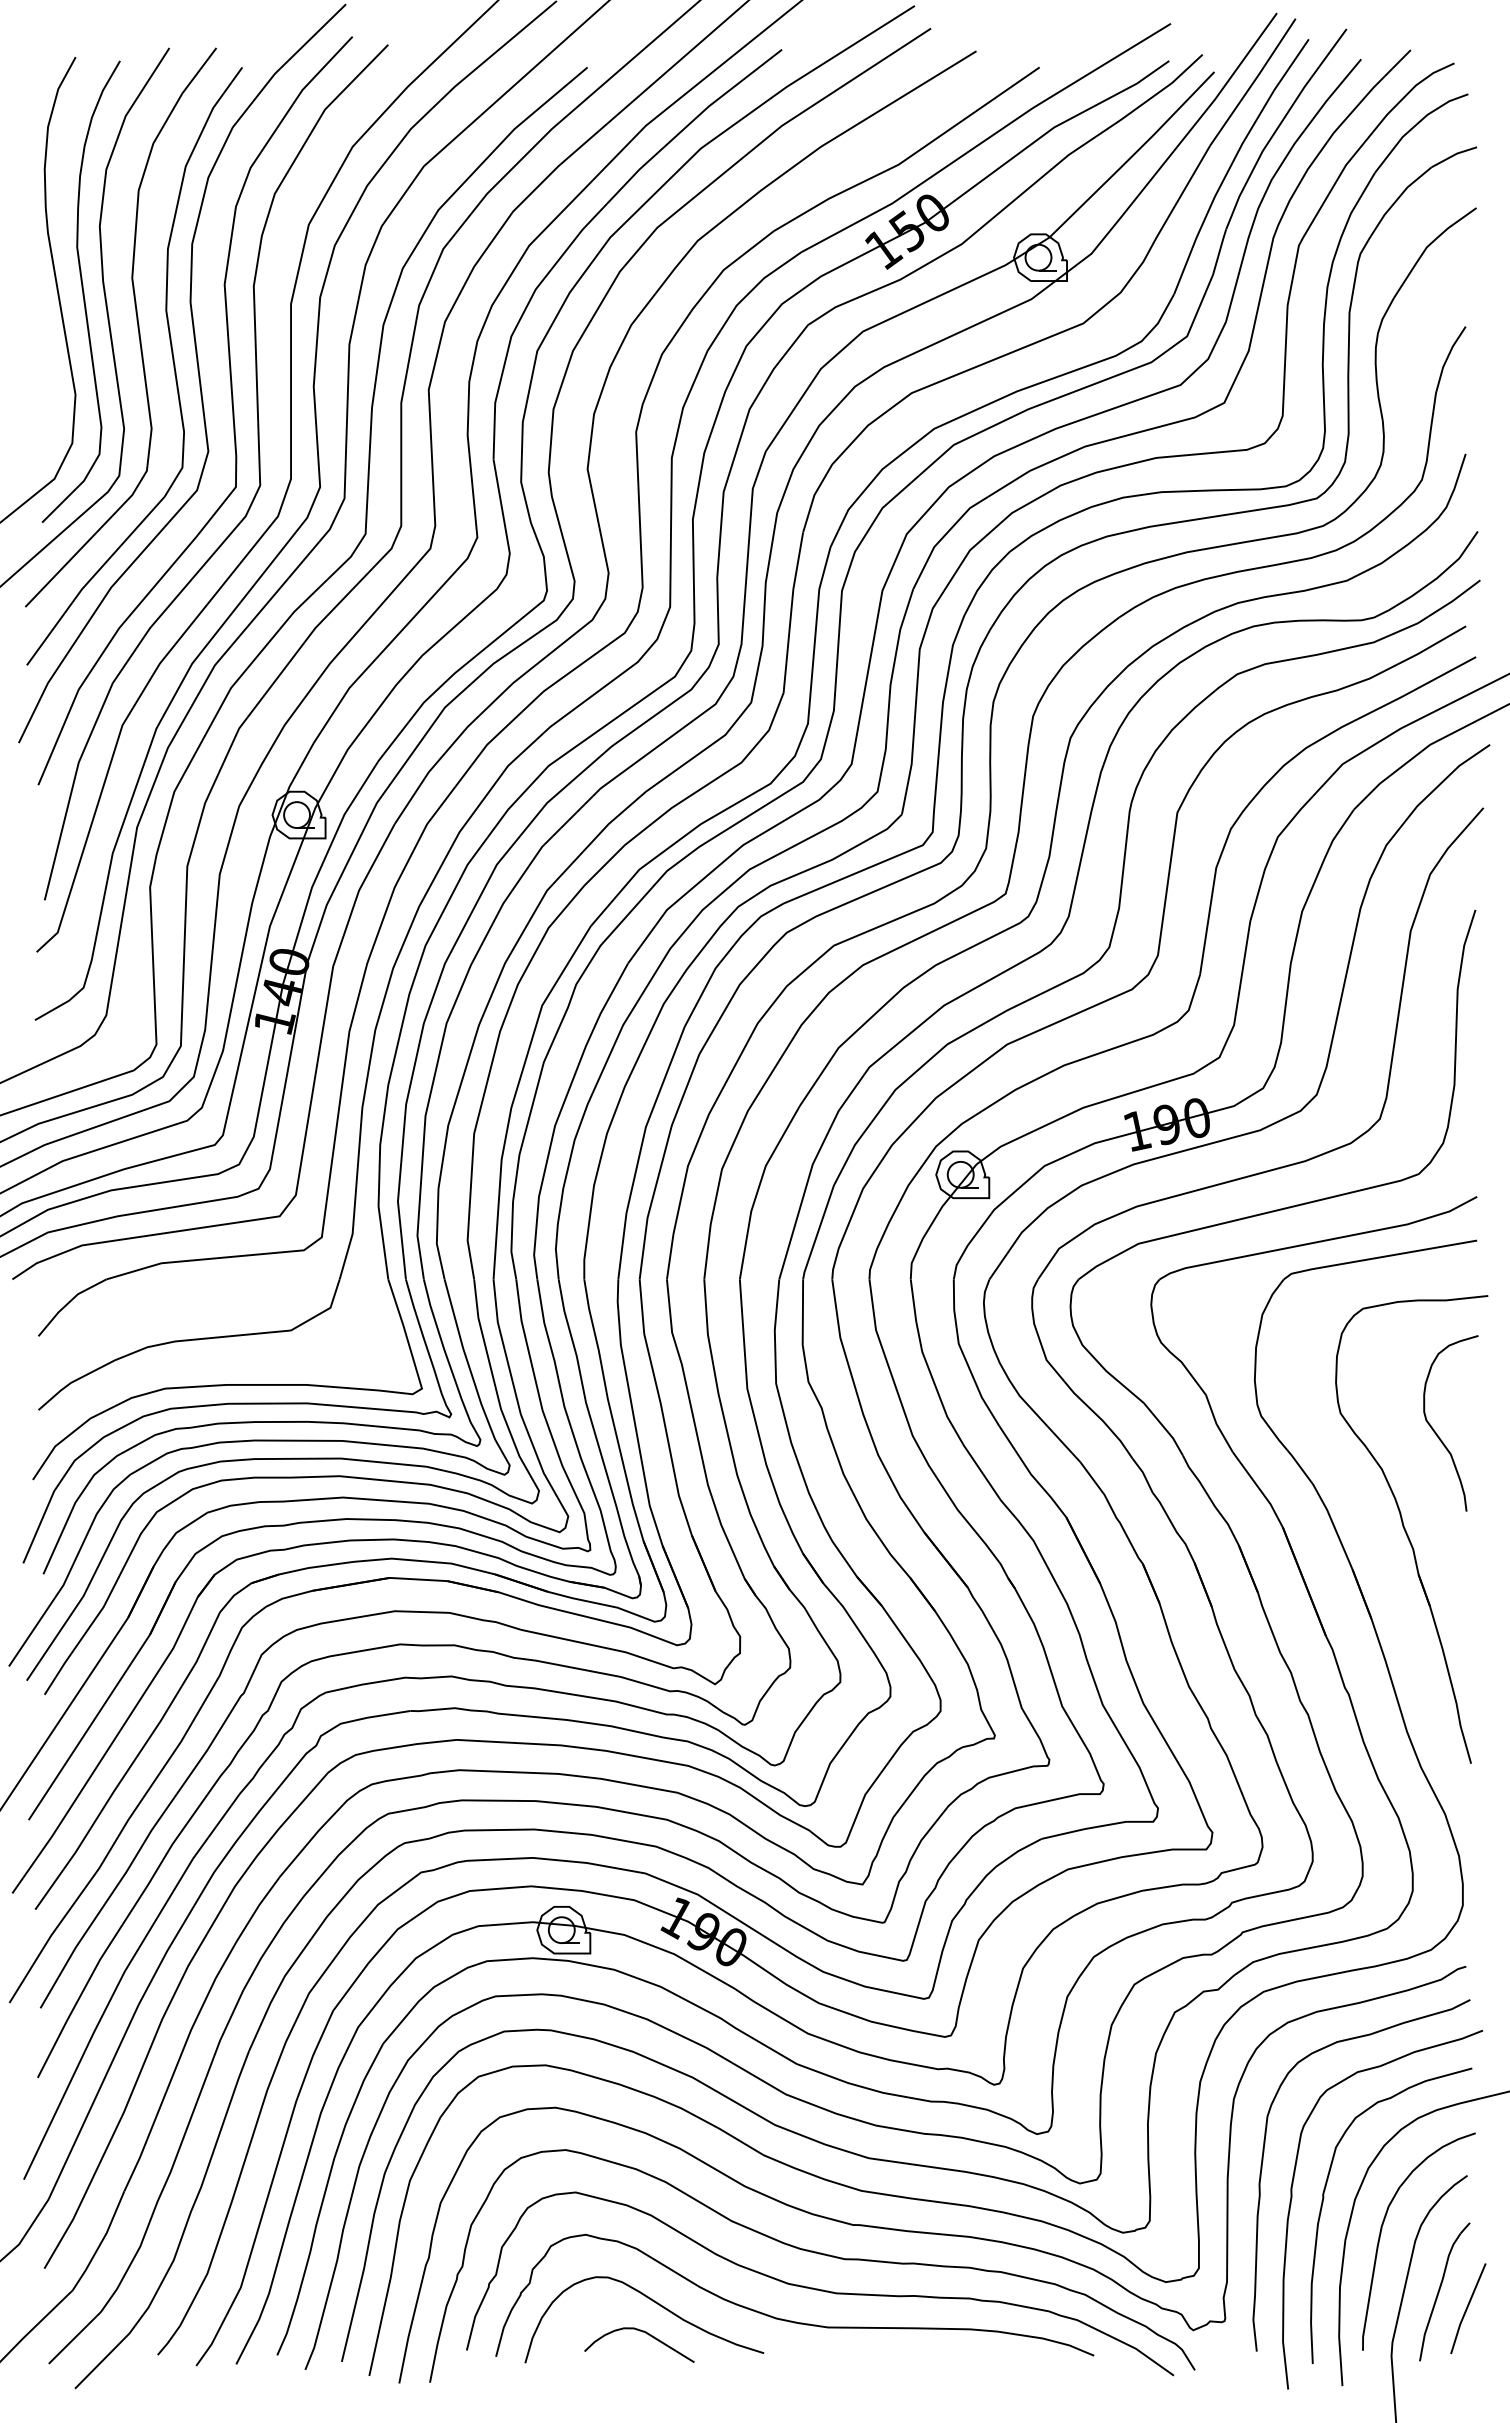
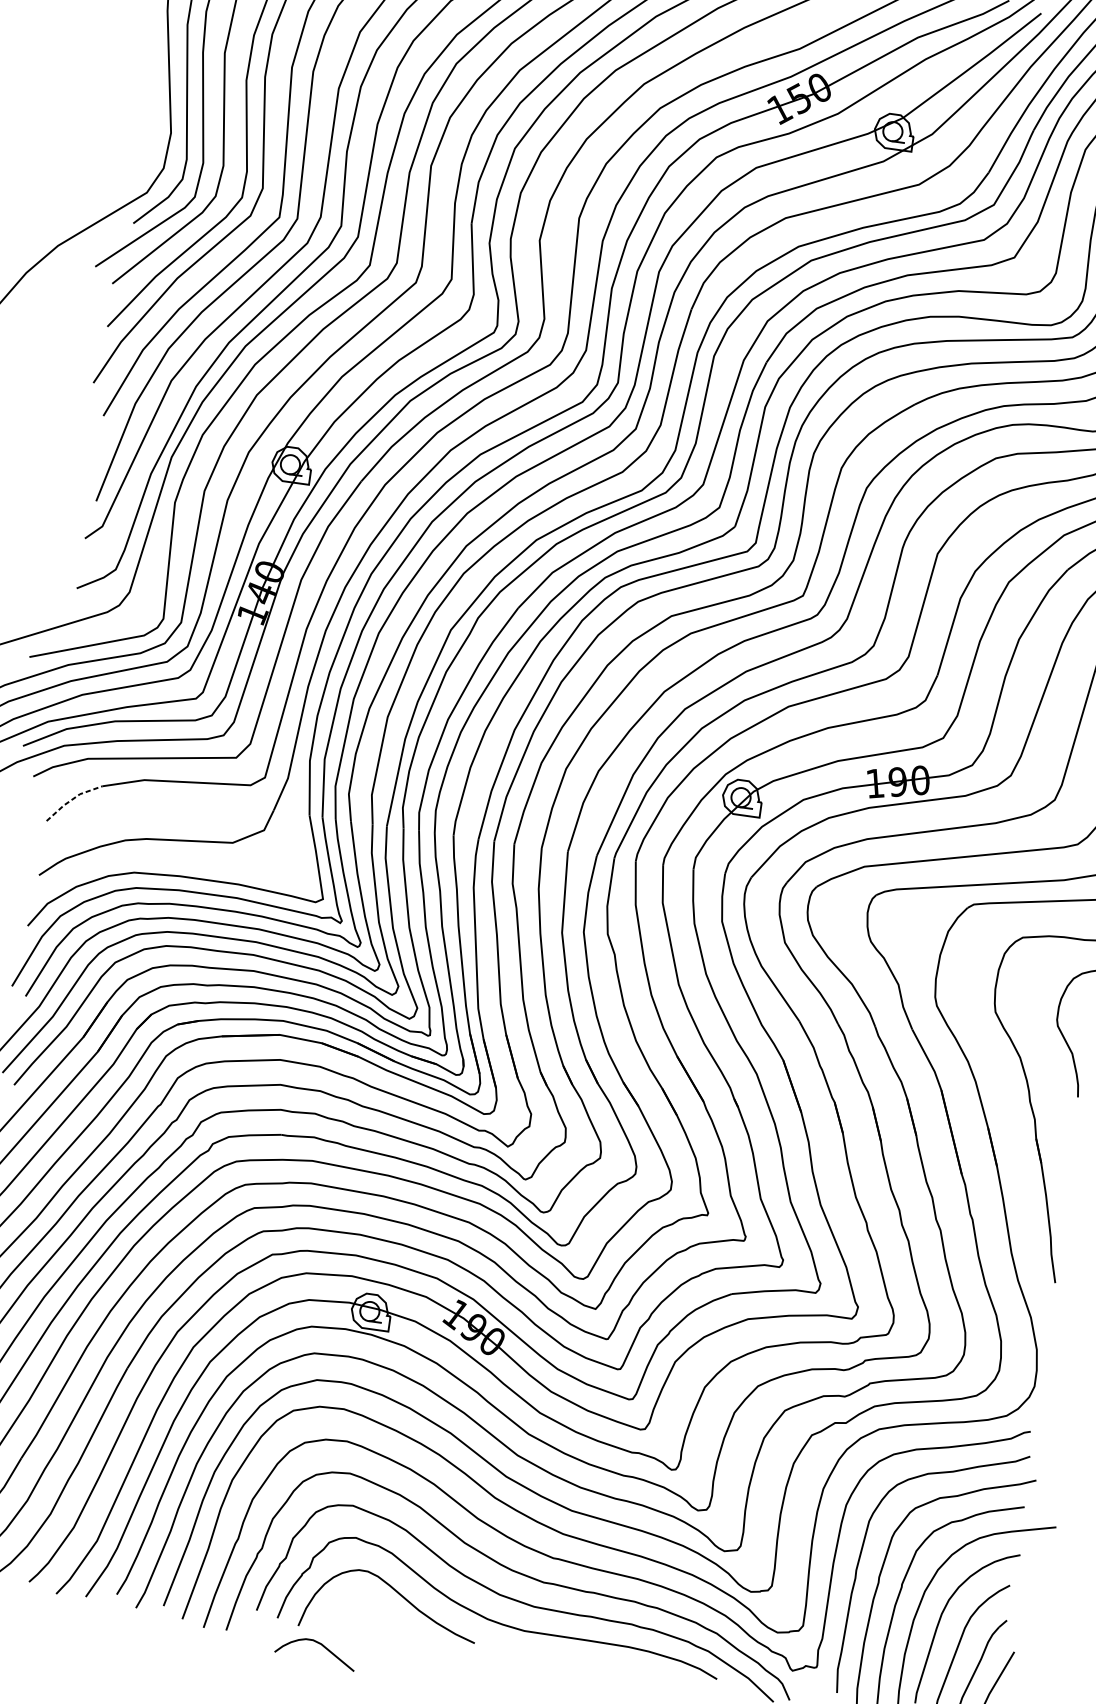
line: (68, 1302) -> (72, 799), solid -> dashed
curve: (642, 2332) -> (319, 1644), moved

